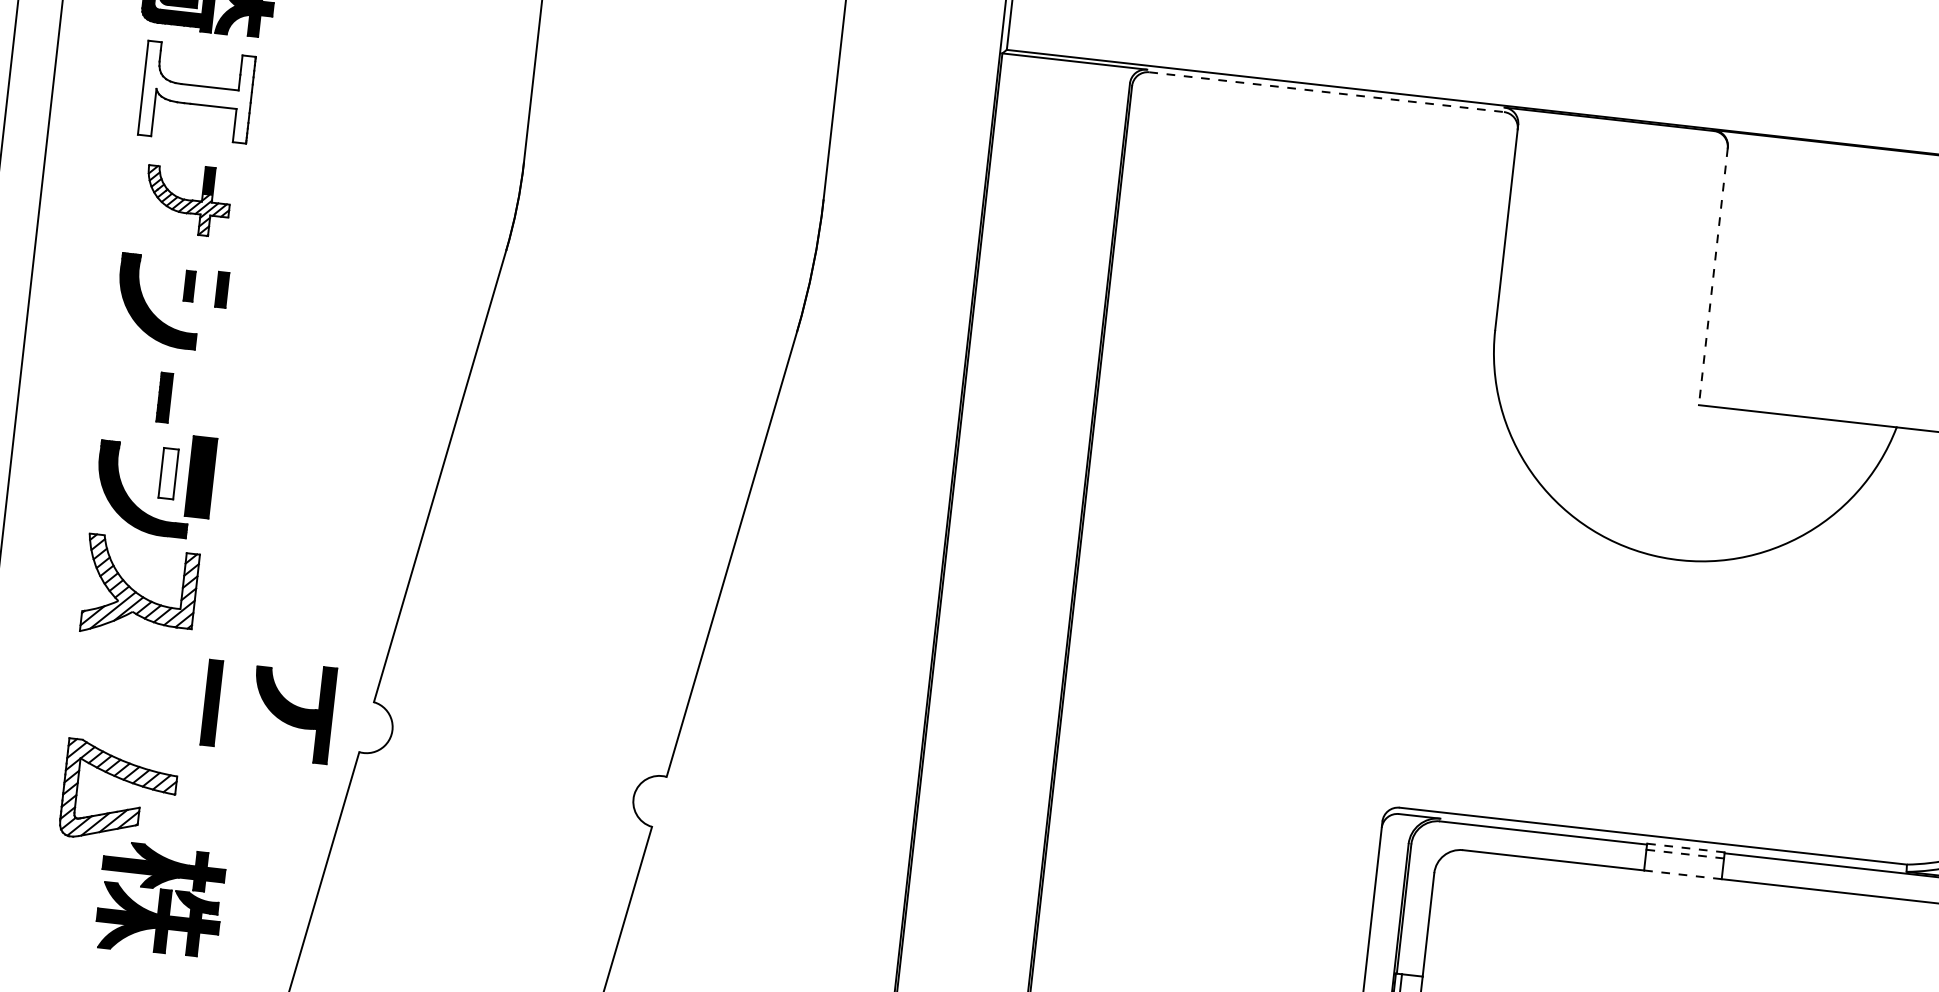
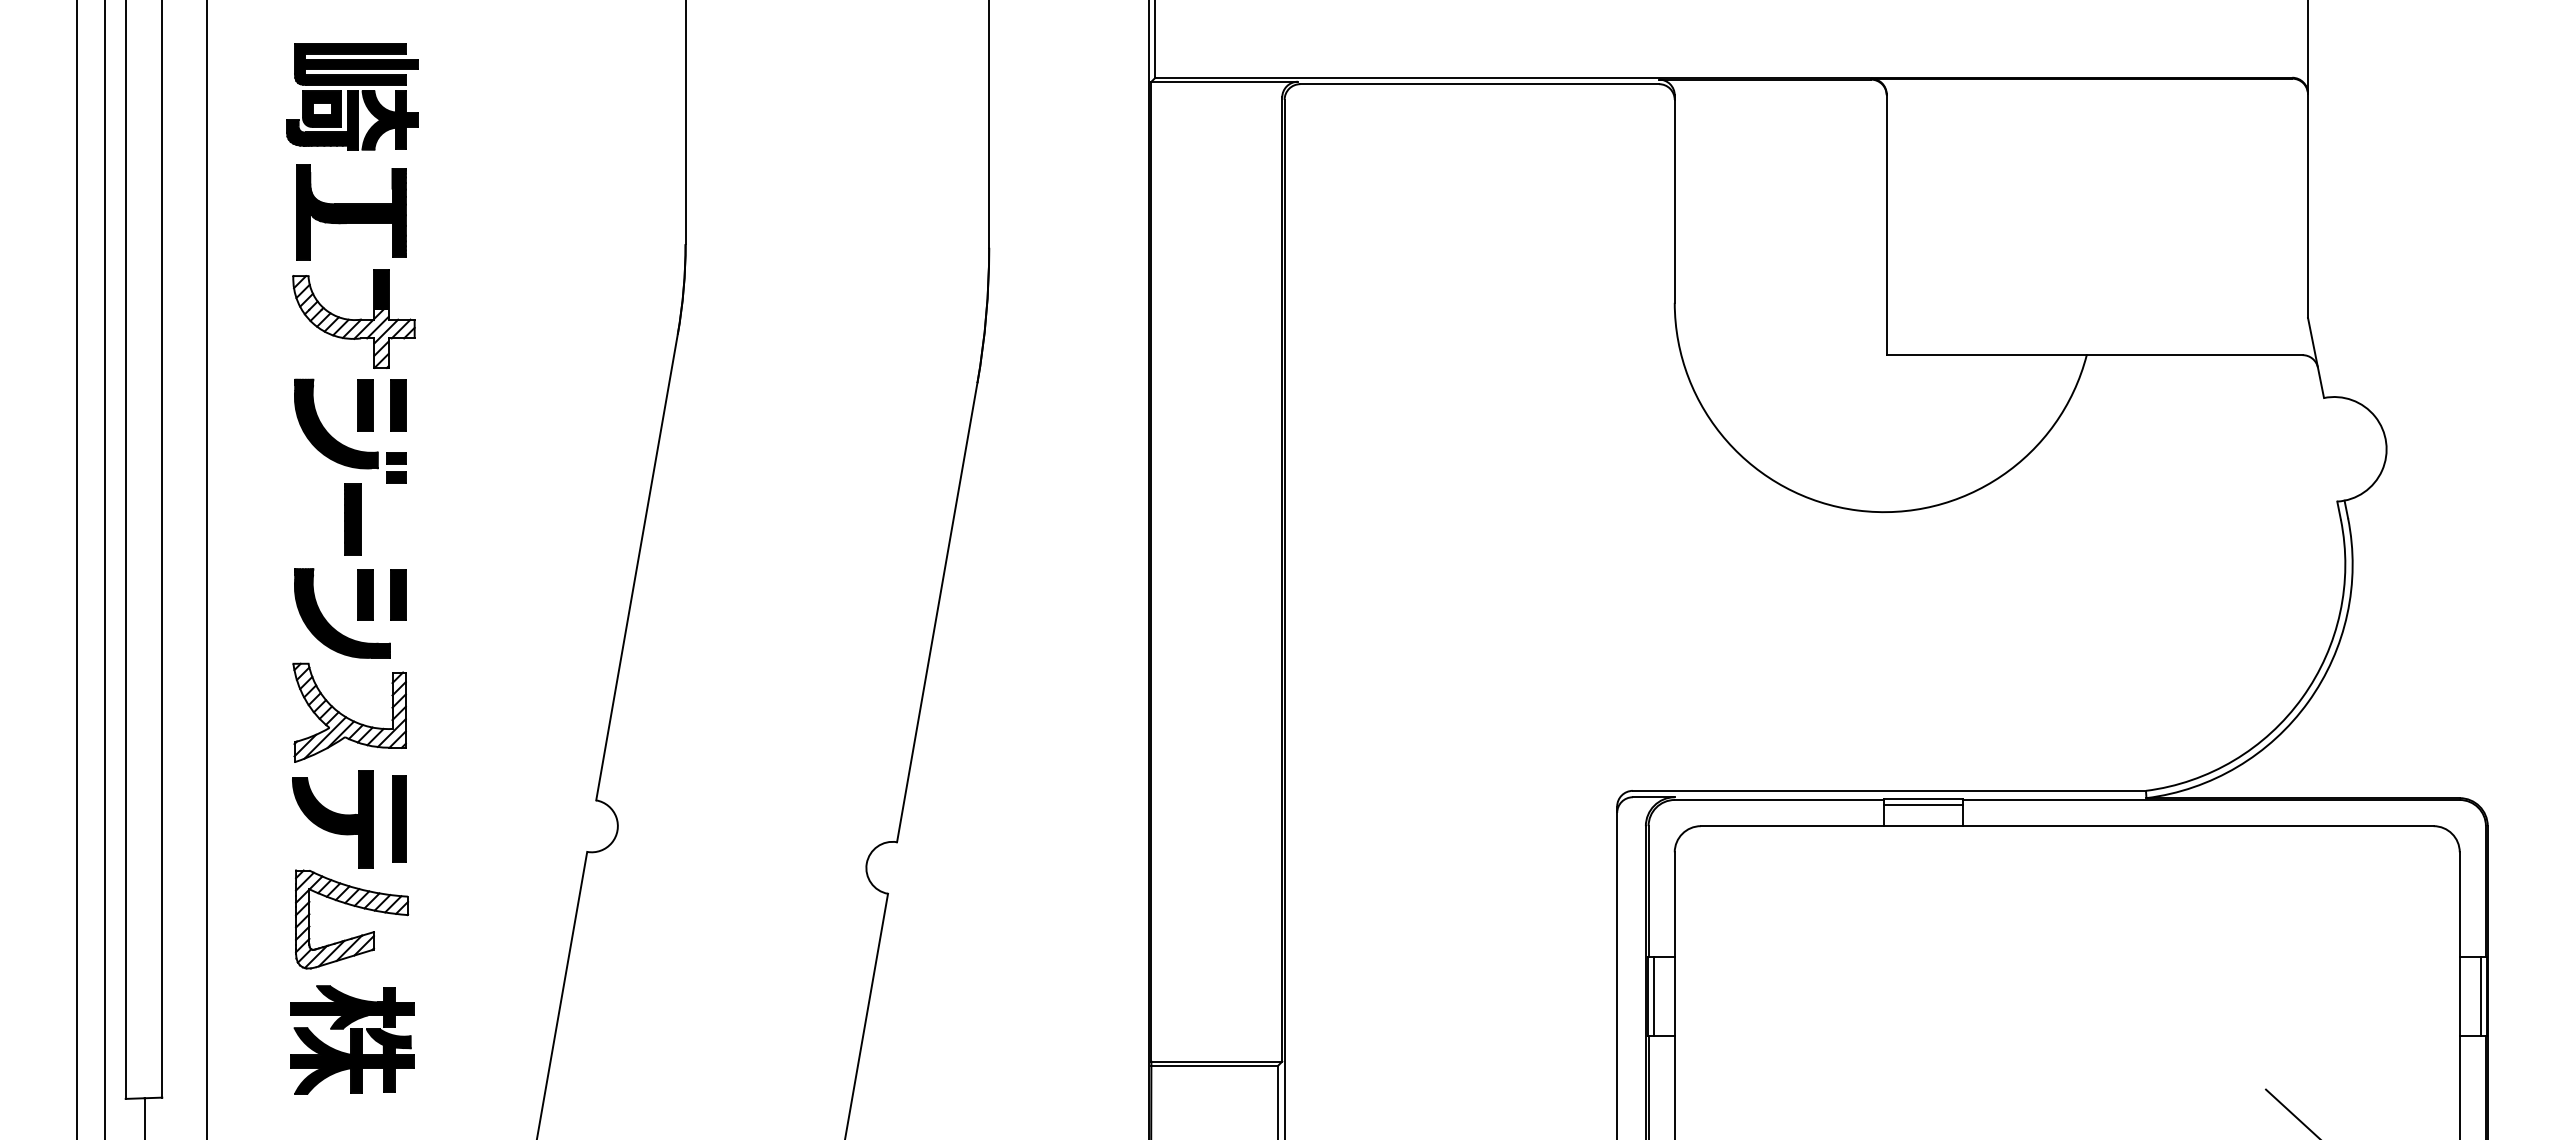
fill: (196, 92) -> (350, 211), added
line: (1327, 92) -> (1480, 84), dashed -> solid
part: (187, 198) -> (353, 318), size x1.43
line: (1713, 276) -> (1886, 225), dashed -> solid
part: (189, 286) -> (365, 405), size x1.67
part: (222, 289) -> (398, 405), size x1.43
part: (213, 350) -> (396, 467), added
part: (164, 397) -> (352, 519), size x1.43
fill: (168, 473) -> (365, 594), added
part: (201, 476) -> (398, 594), size x0.62
part: (212, 702) -> (399, 818), moved
part: (292, 712) -> (332, 819), moved
line: (1685, 848) -> (1922, 799), dashed -> solid
line: (1684, 854) -> (1922, 805), dashed -> solid
line: (1682, 875) -> (1922, 826), dashed -> solid
part: (160, 899) -> (352, 1039), moved

